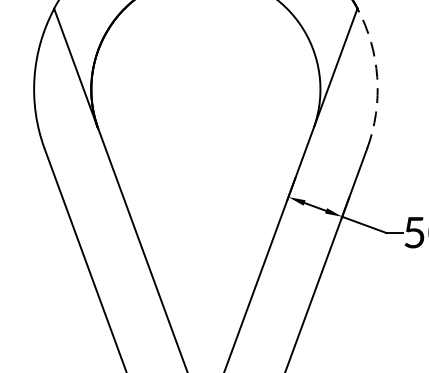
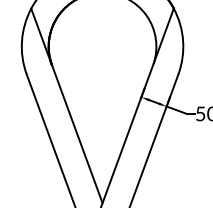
arc: (378, 78) -> (183, 41), dashed -> solid

